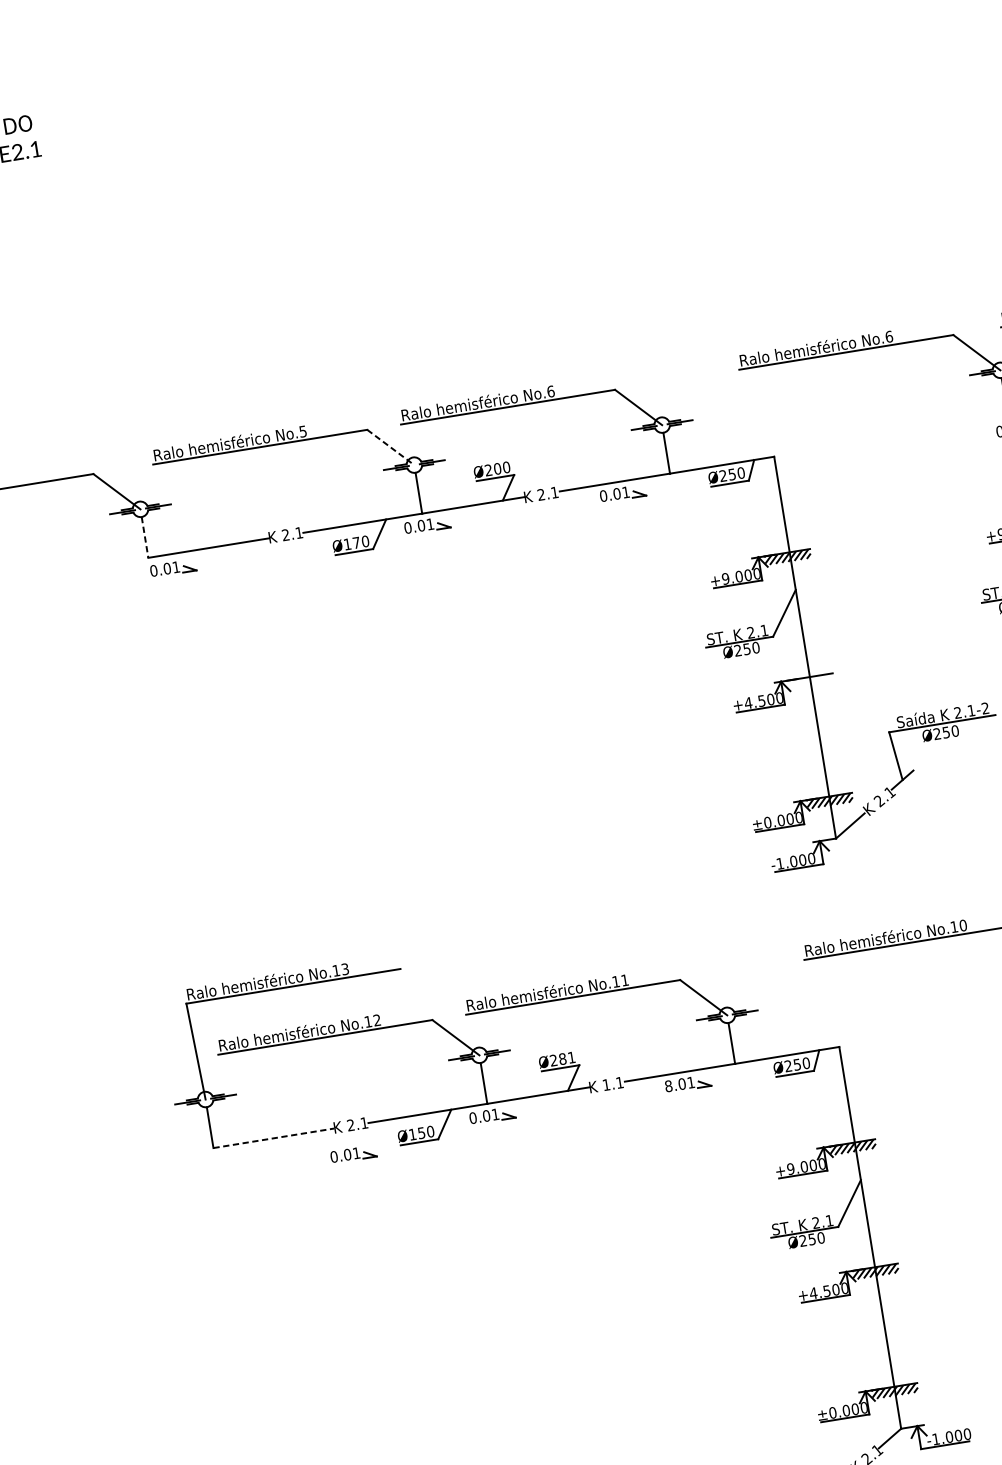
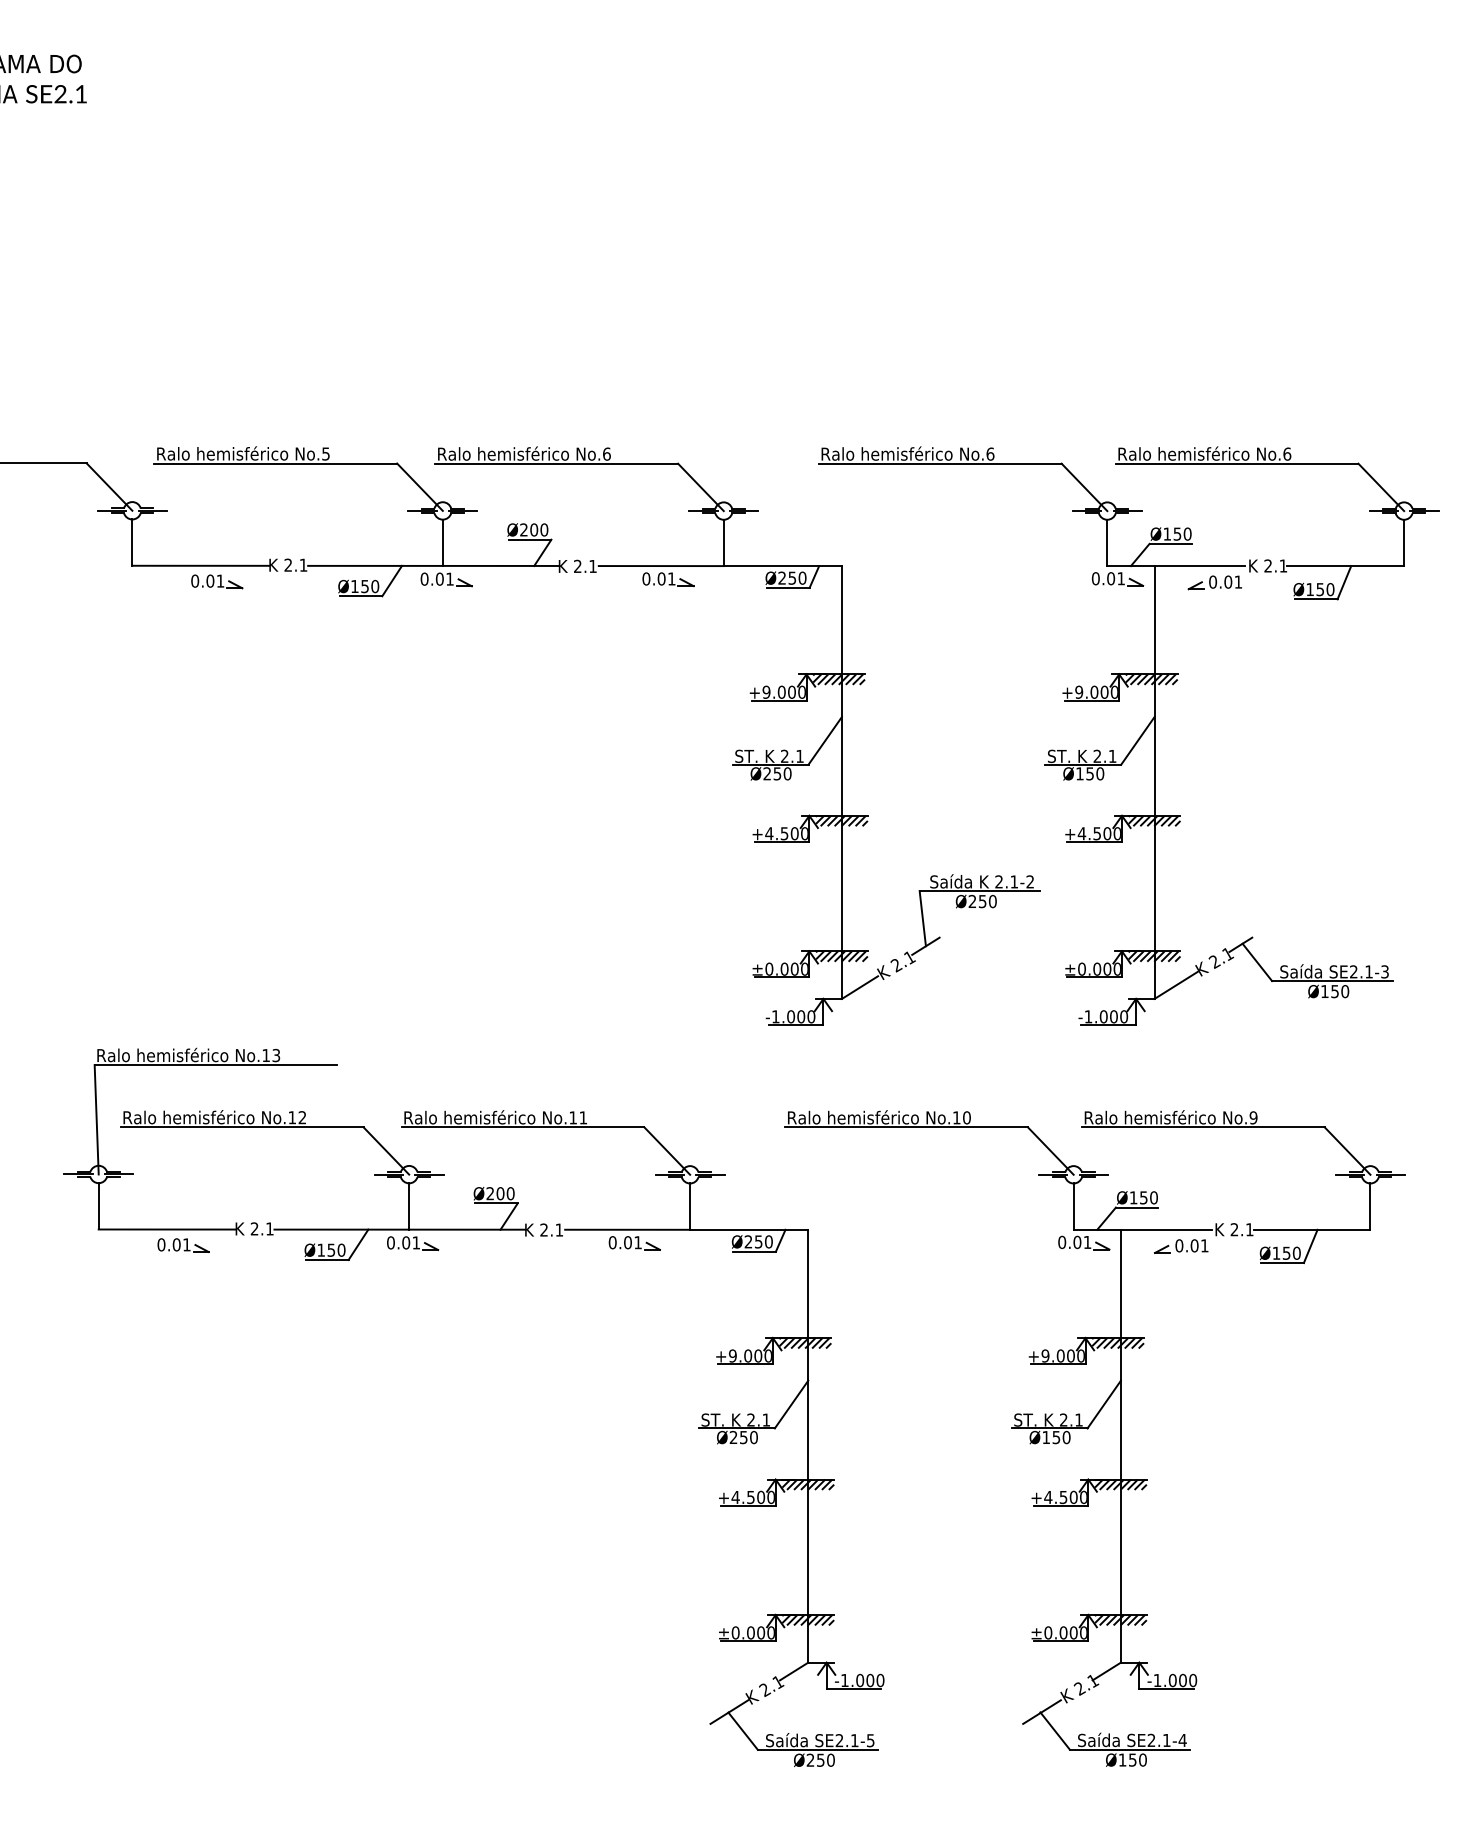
line: (391, 447) -> (420, 487), dashed -> solid
line: (145, 538) -> (132, 543), dashed -> solid
text: (356, 542) -> (364, 586), Ø170 -> Ø150
part: (173, 567) -> (217, 581), moved
hatch: (810, 681) -> (841, 820), added
text: (567, 1058) -> (505, 1193), Ø281 -> Ø200
text: (605, 1084) -> (543, 1229), 1.1 -> 2.1
text: (668, 1086) -> (612, 1242), 8.01 -> 0.01
line: (274, 1138) -> (167, 1229), dashed -> solid
part: (353, 1154) -> (183, 1245), moved

